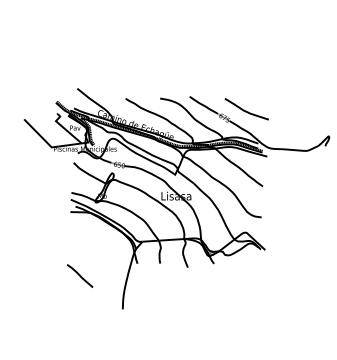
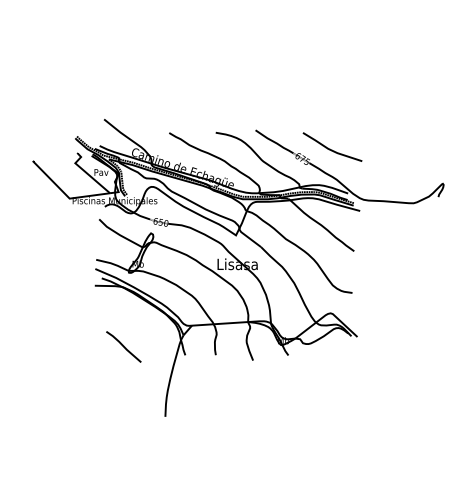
line: (79, 275) -> (123, 346), moved

